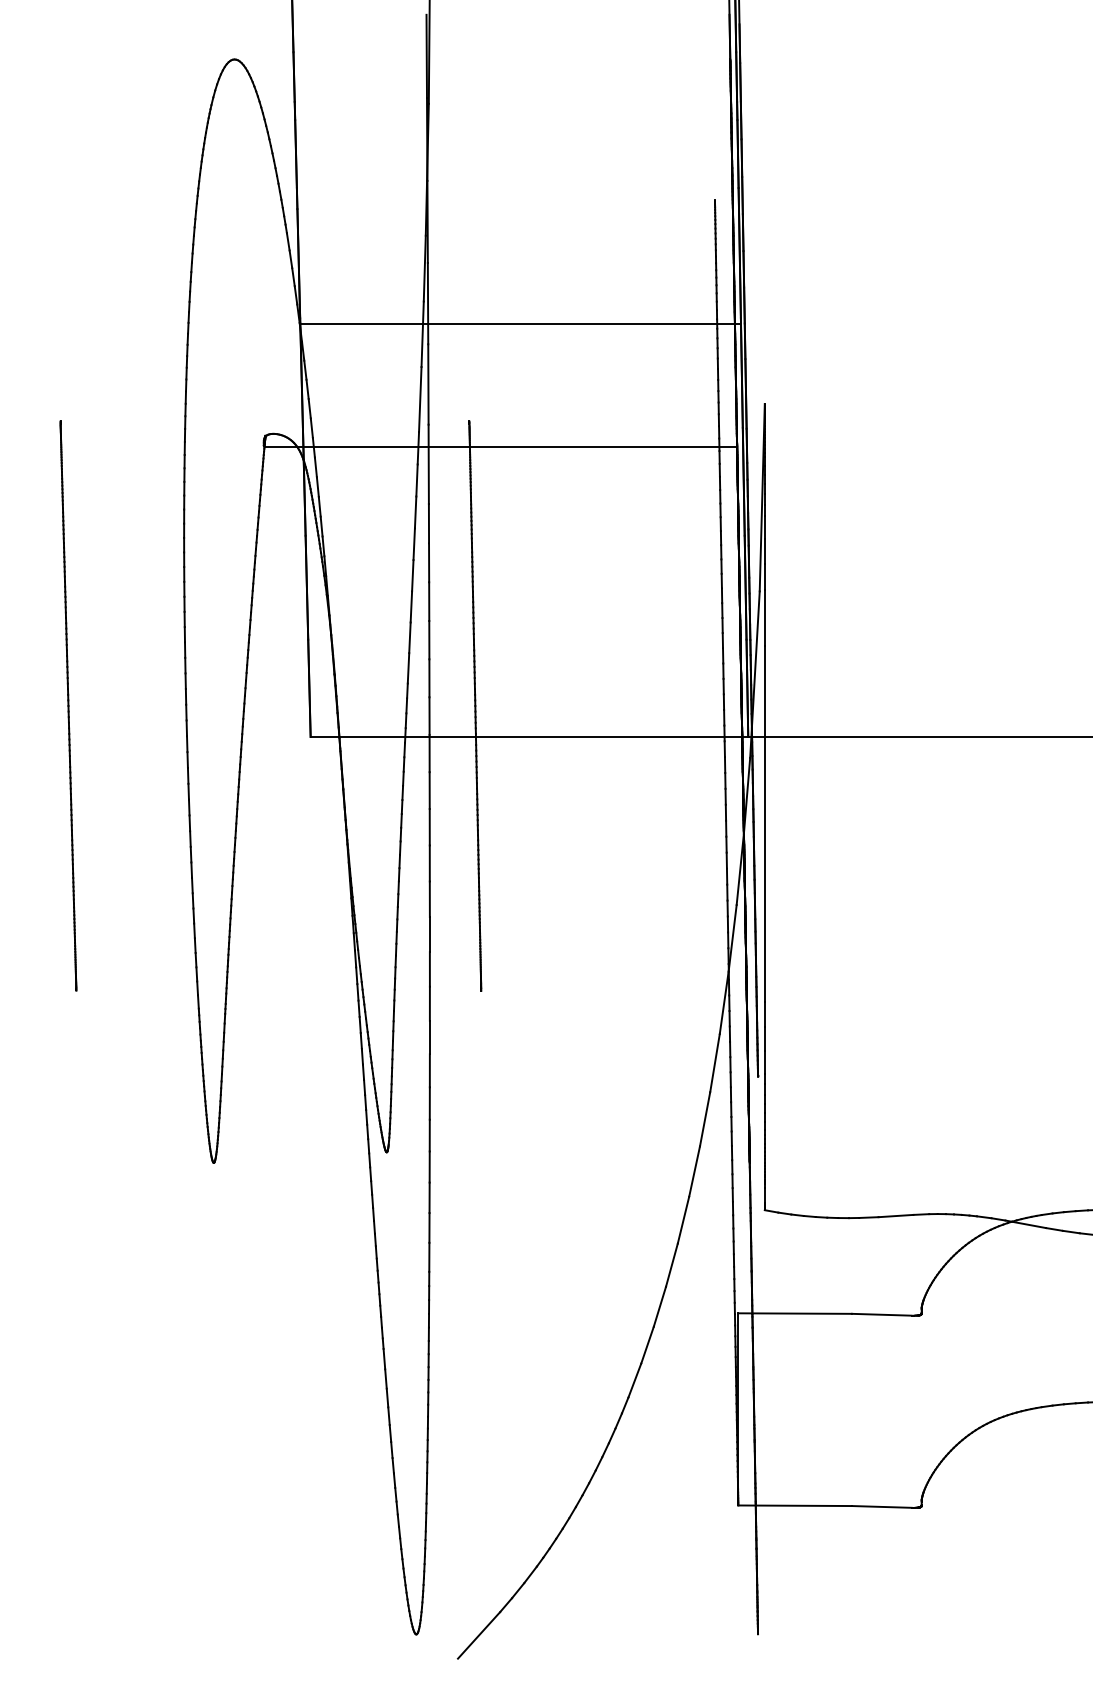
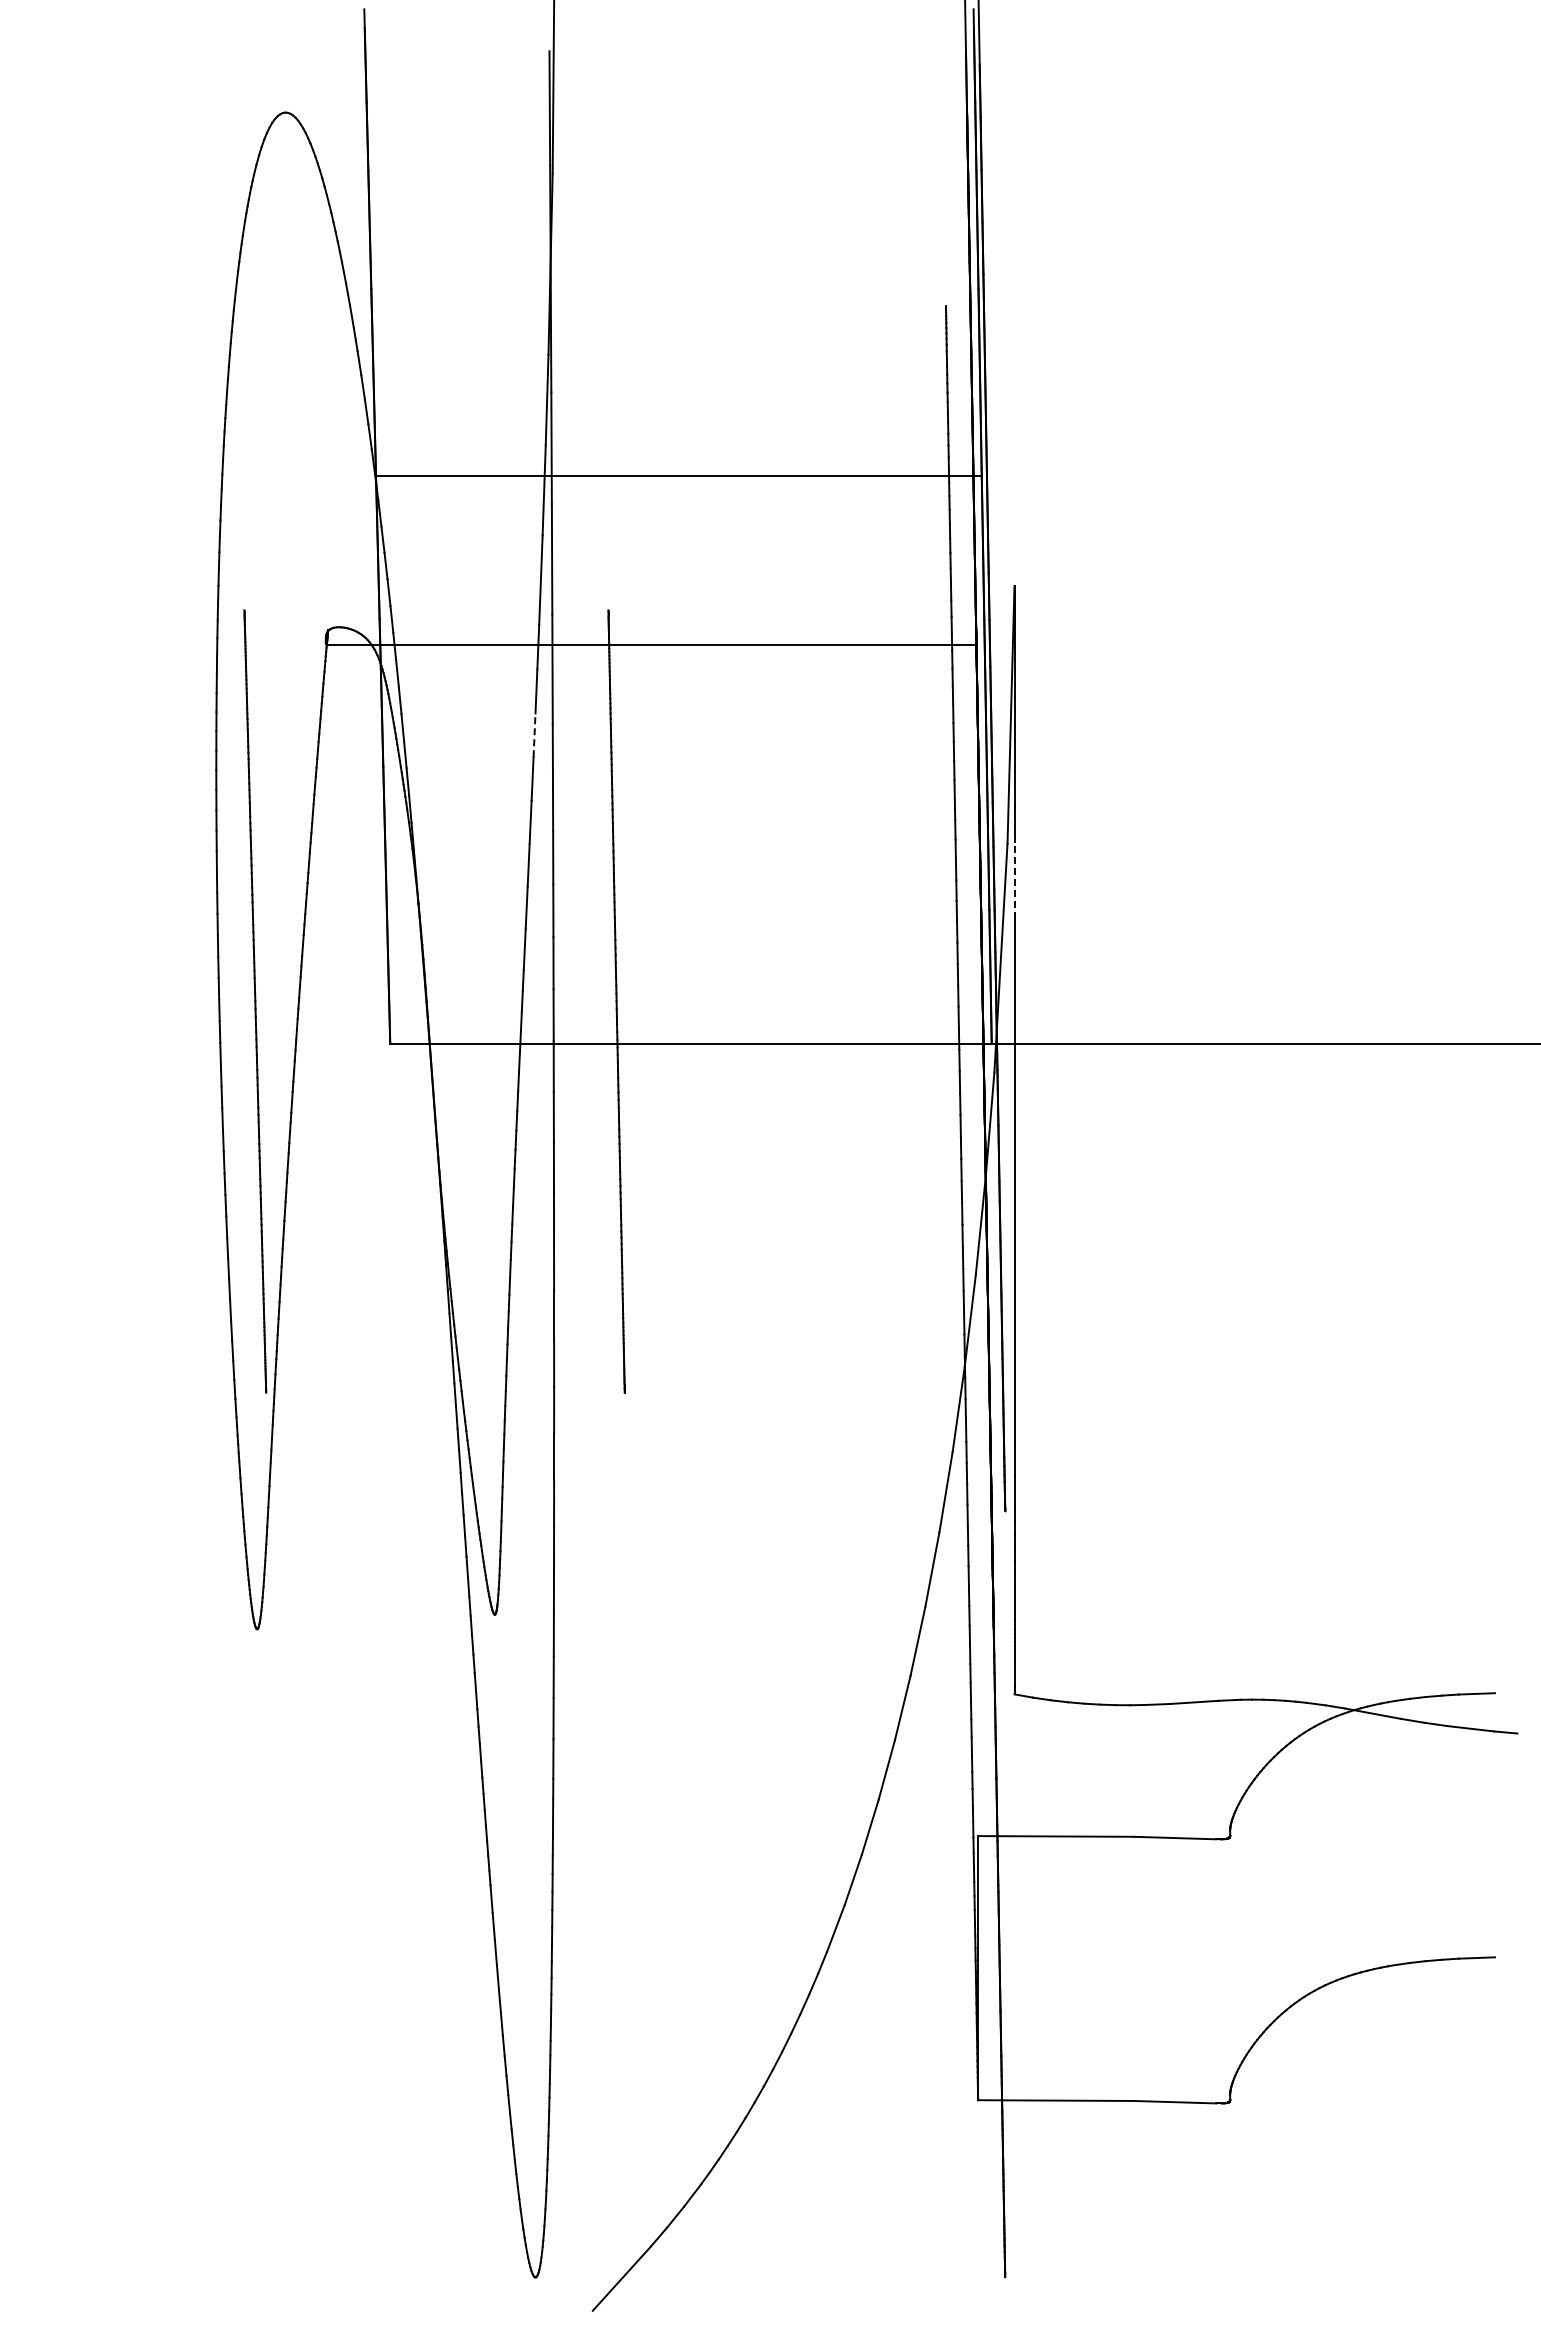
line: (415, 512) -> (534, 735), solid -> dashed
line: (764, 618) -> (1014, 880), solid -> dashed
line: (68, 706) -> (255, 1001), moved

